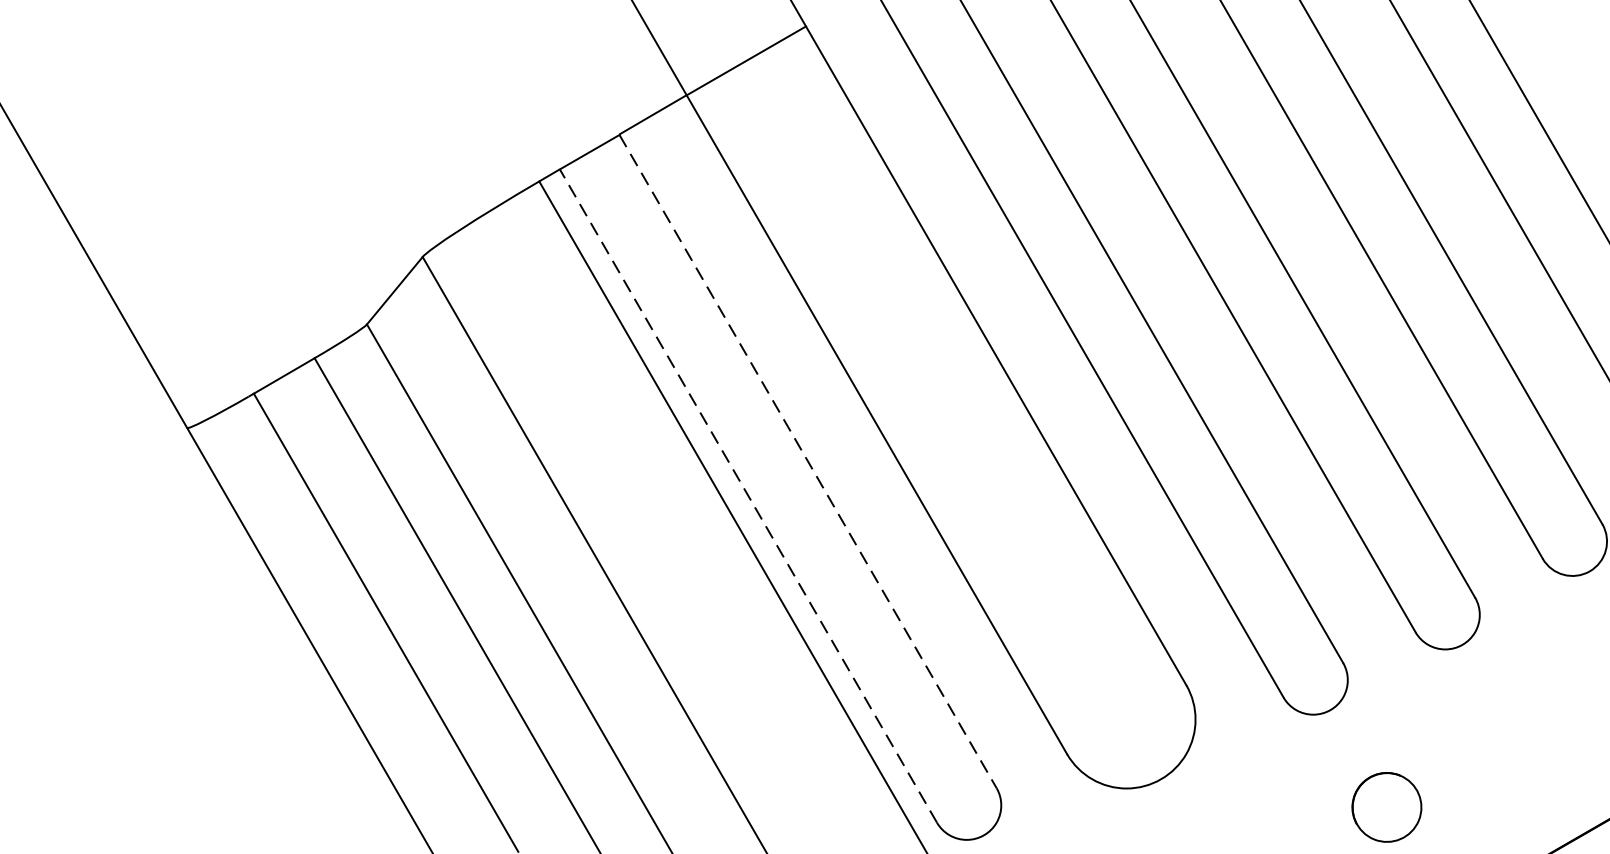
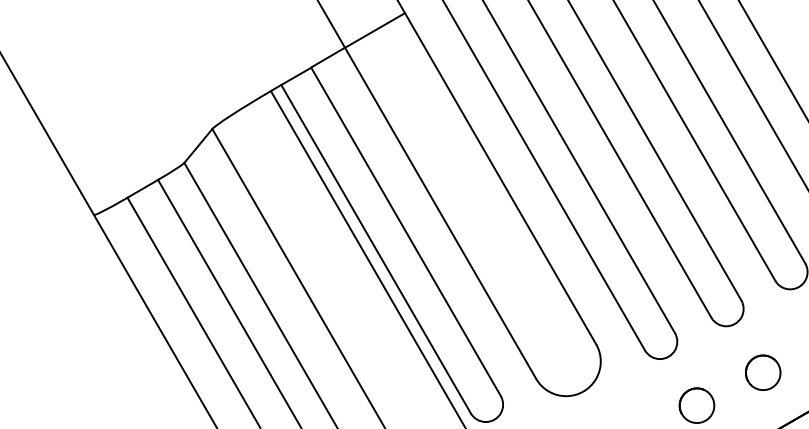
line: (808, 460) -> (406, 231), dashed -> solid
line: (749, 496) -> (376, 249), dashed -> solid
part: (1519, 741) -> (763, 372), added

